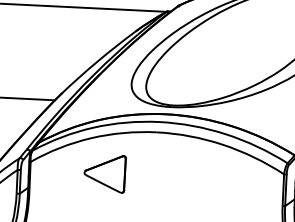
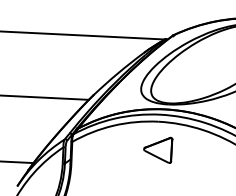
part: (105, 173) -> (158, 149), moved

